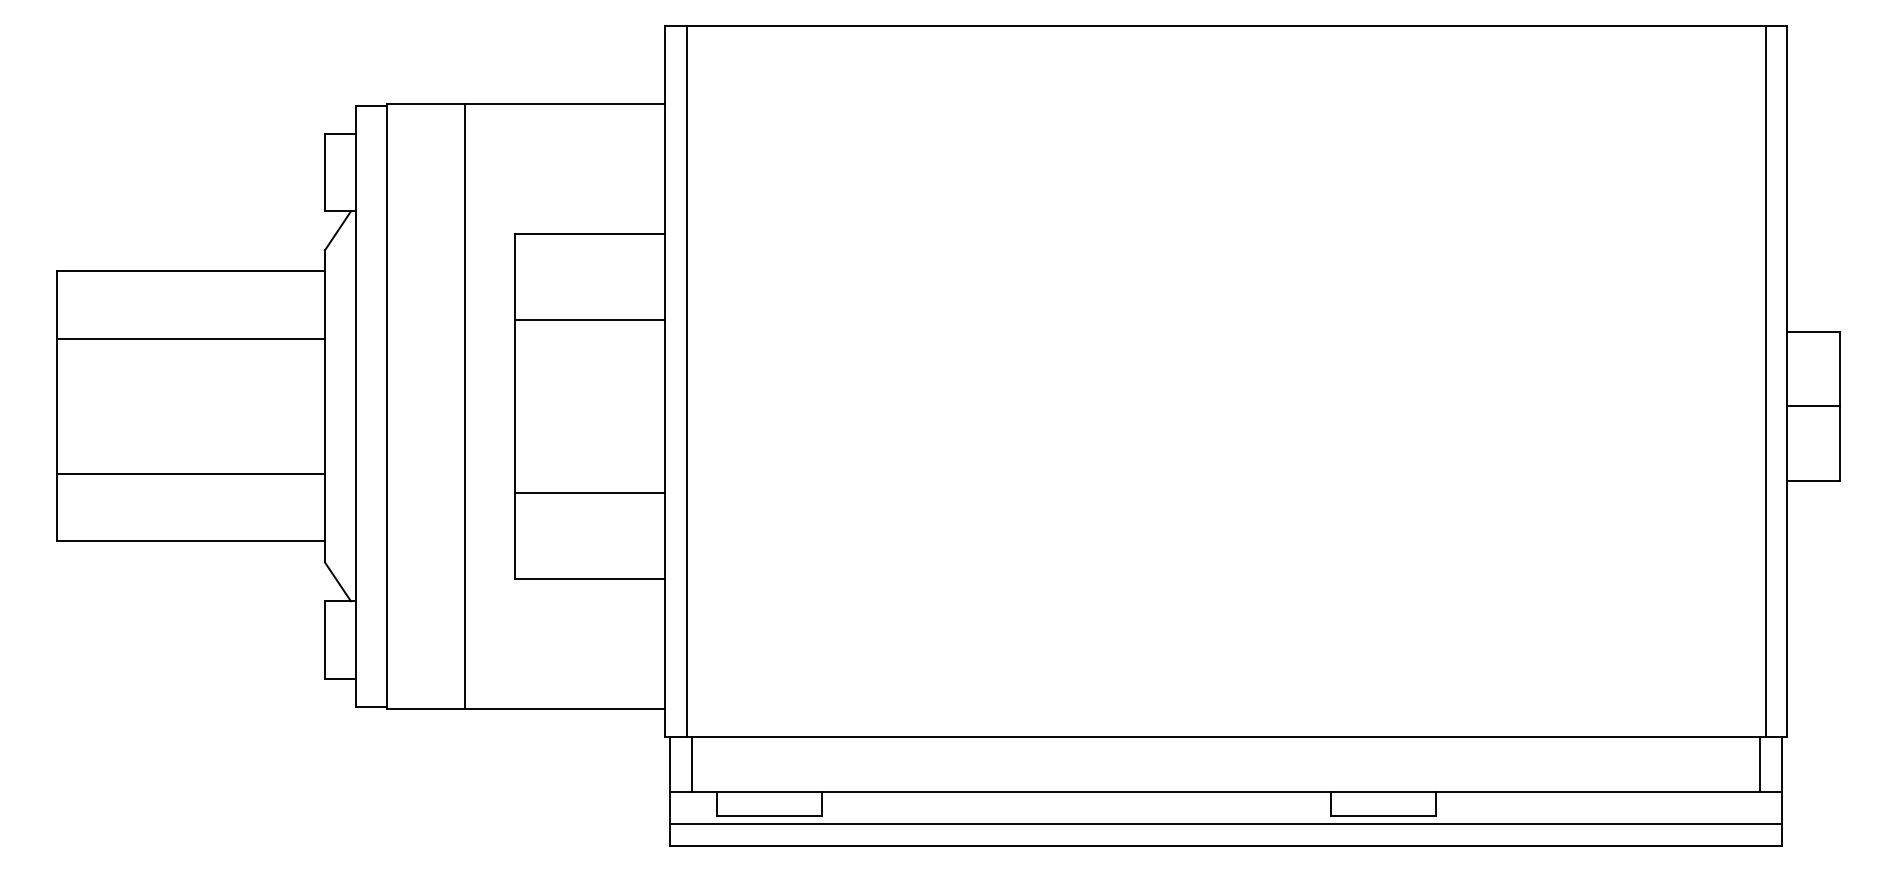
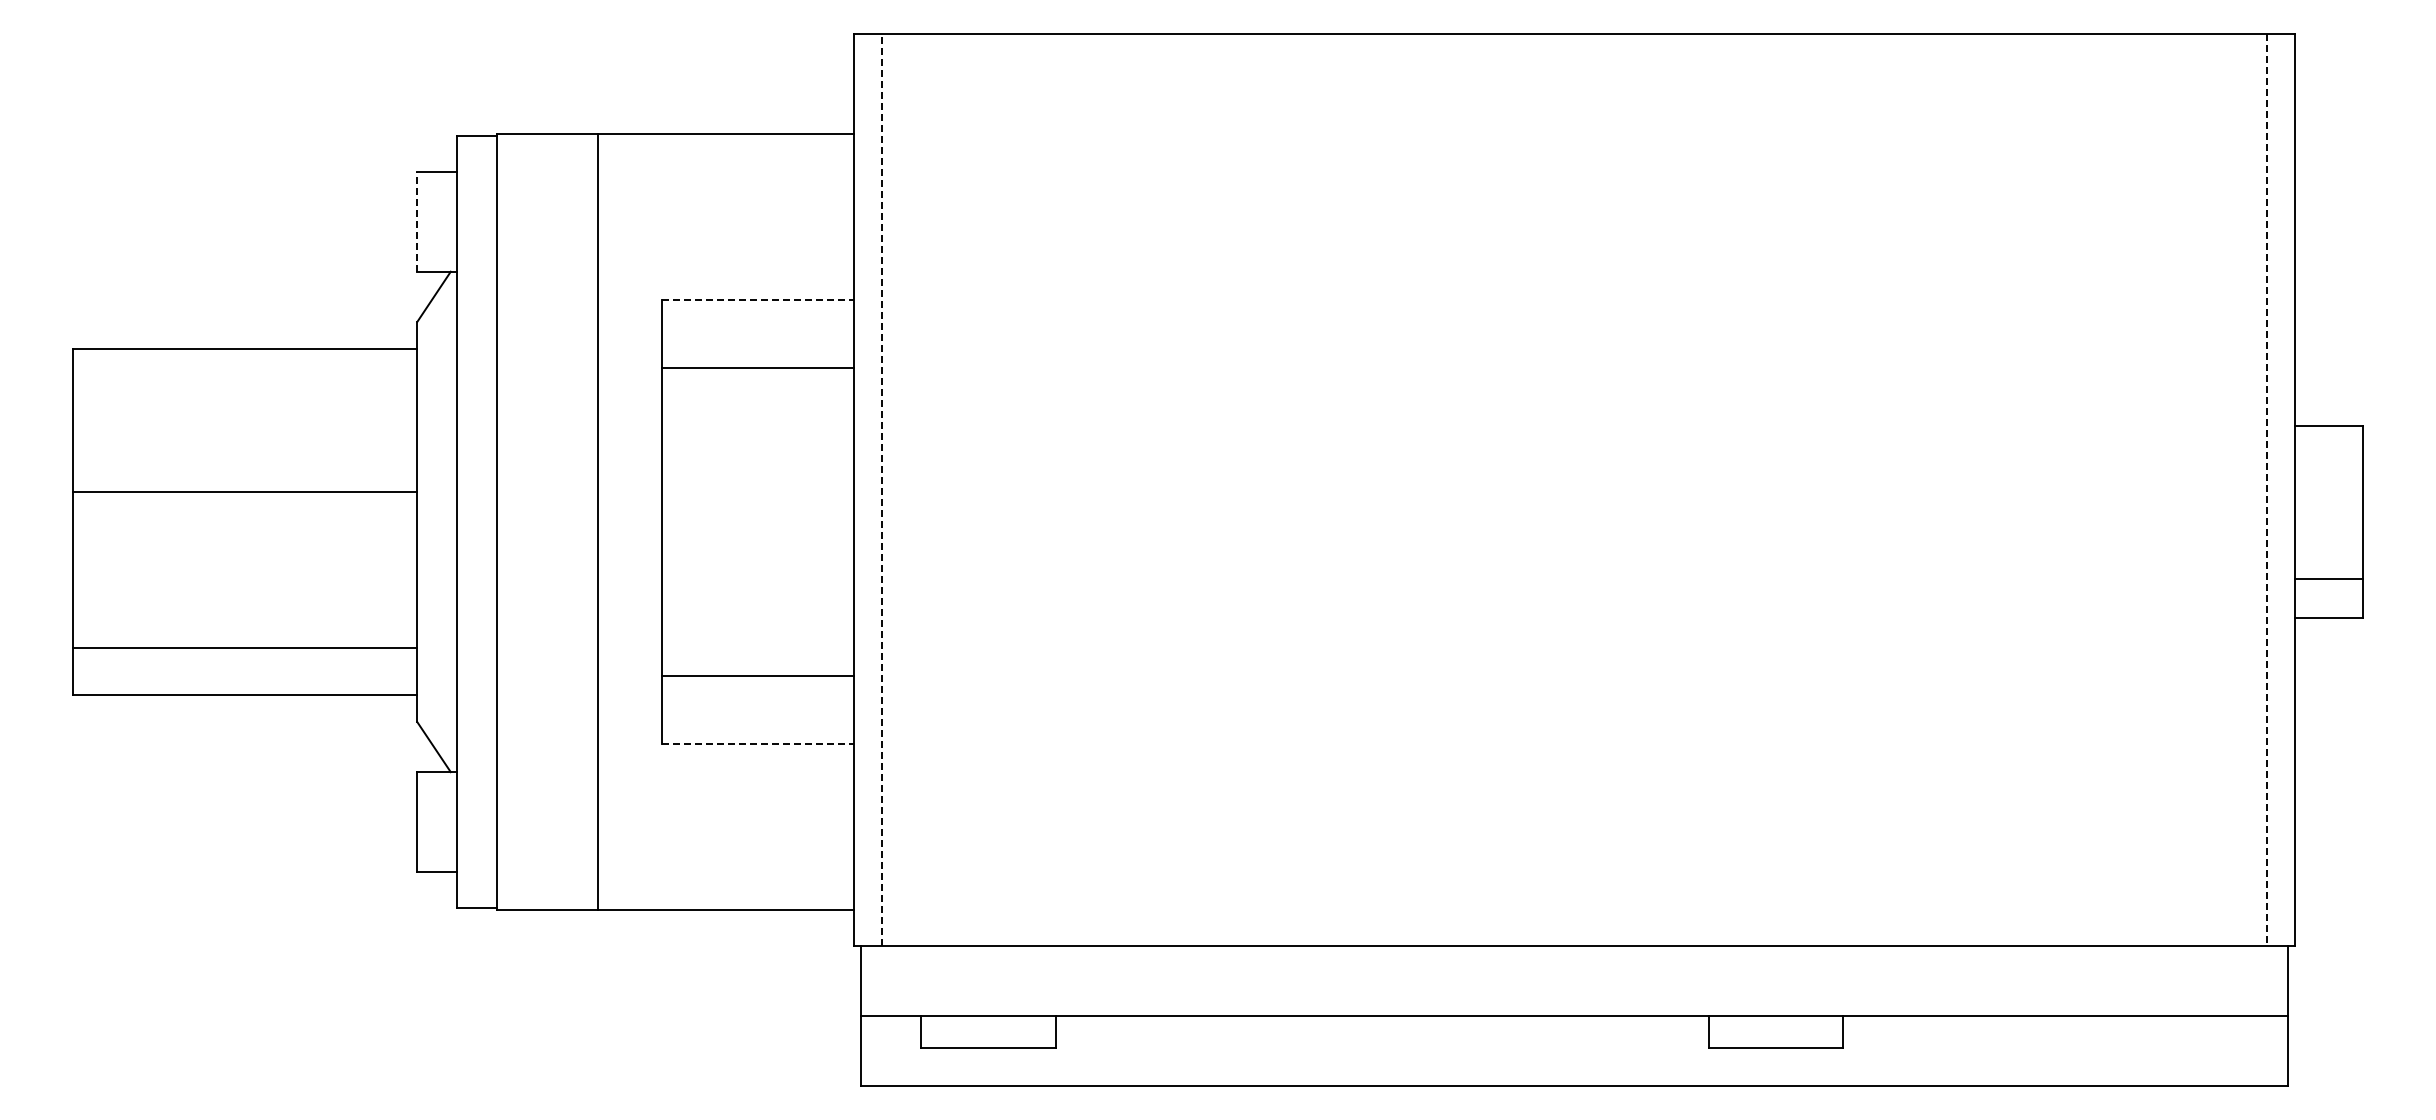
line: (324, 172) -> (417, 221), solid -> dashed
line: (590, 233) -> (758, 300), solid -> dashed
line: (589, 320) -> (757, 368), moved
line: (191, 339) -> (245, 492), moved
line: (686, 381) -> (881, 489), solid -> dashed
line: (1765, 381) -> (2266, 490), solid -> dashed
line: (1813, 406) -> (2328, 579), moved
line: (191, 473) -> (245, 647), moved
line: (589, 492) -> (757, 675), moved
line: (590, 578) -> (758, 743), solid -> dashed
line: (691, 764) -> (888, 981), removed
line: (1759, 764) -> (2259, 981), removed
line: (1225, 824) -> (1573, 1058), removed

